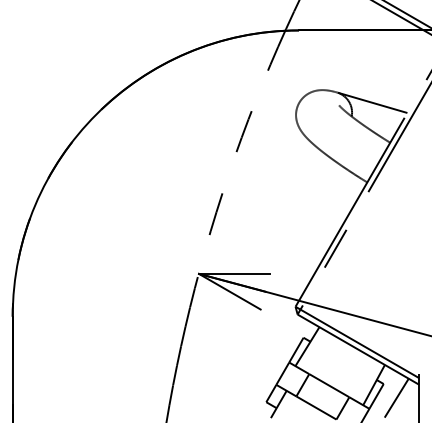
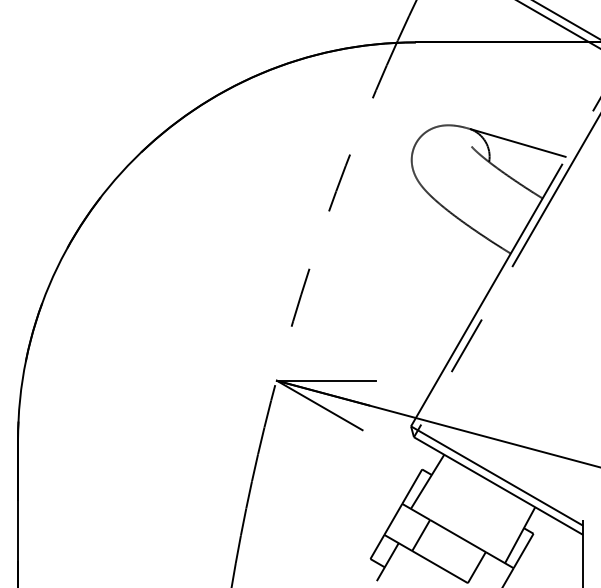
line: (396, 398) -> (551, 553), removed

